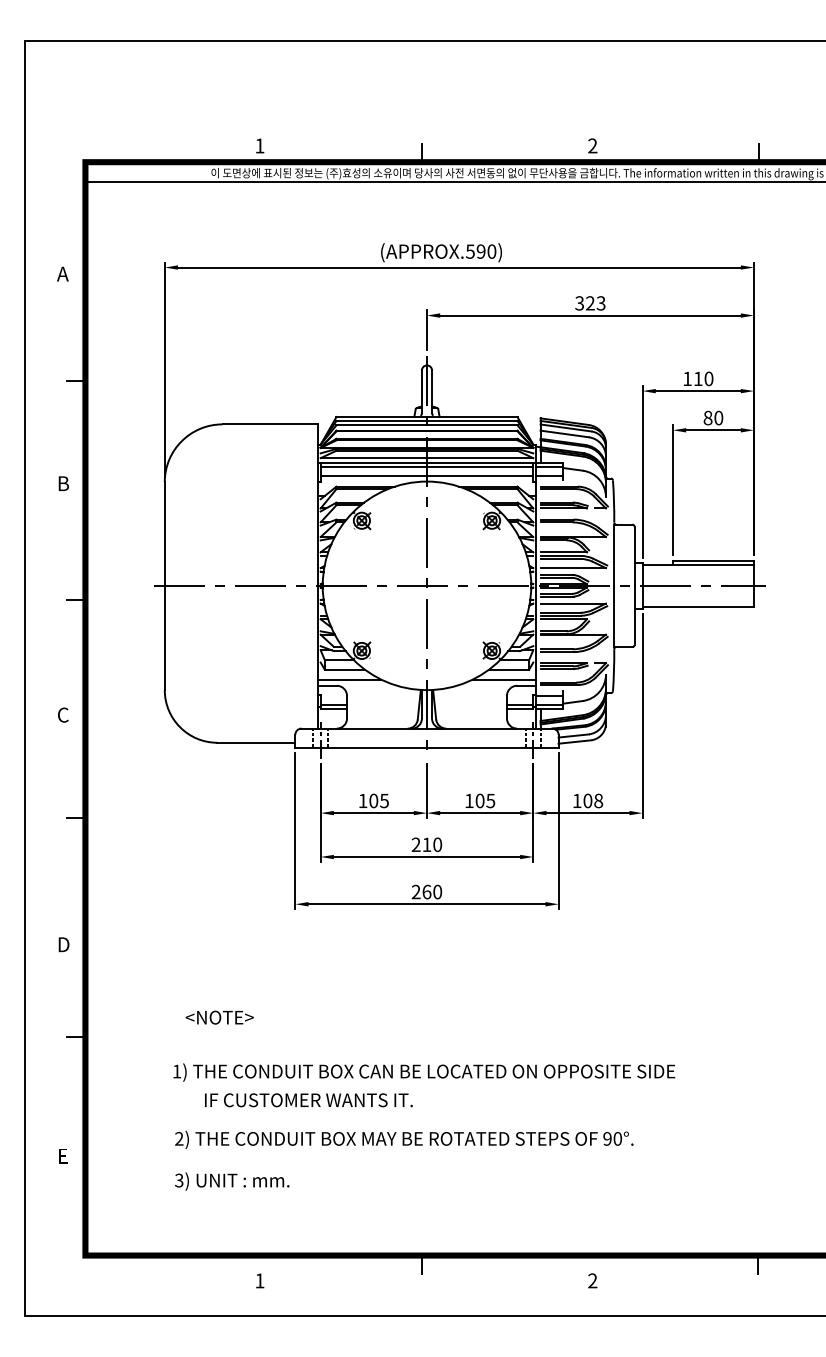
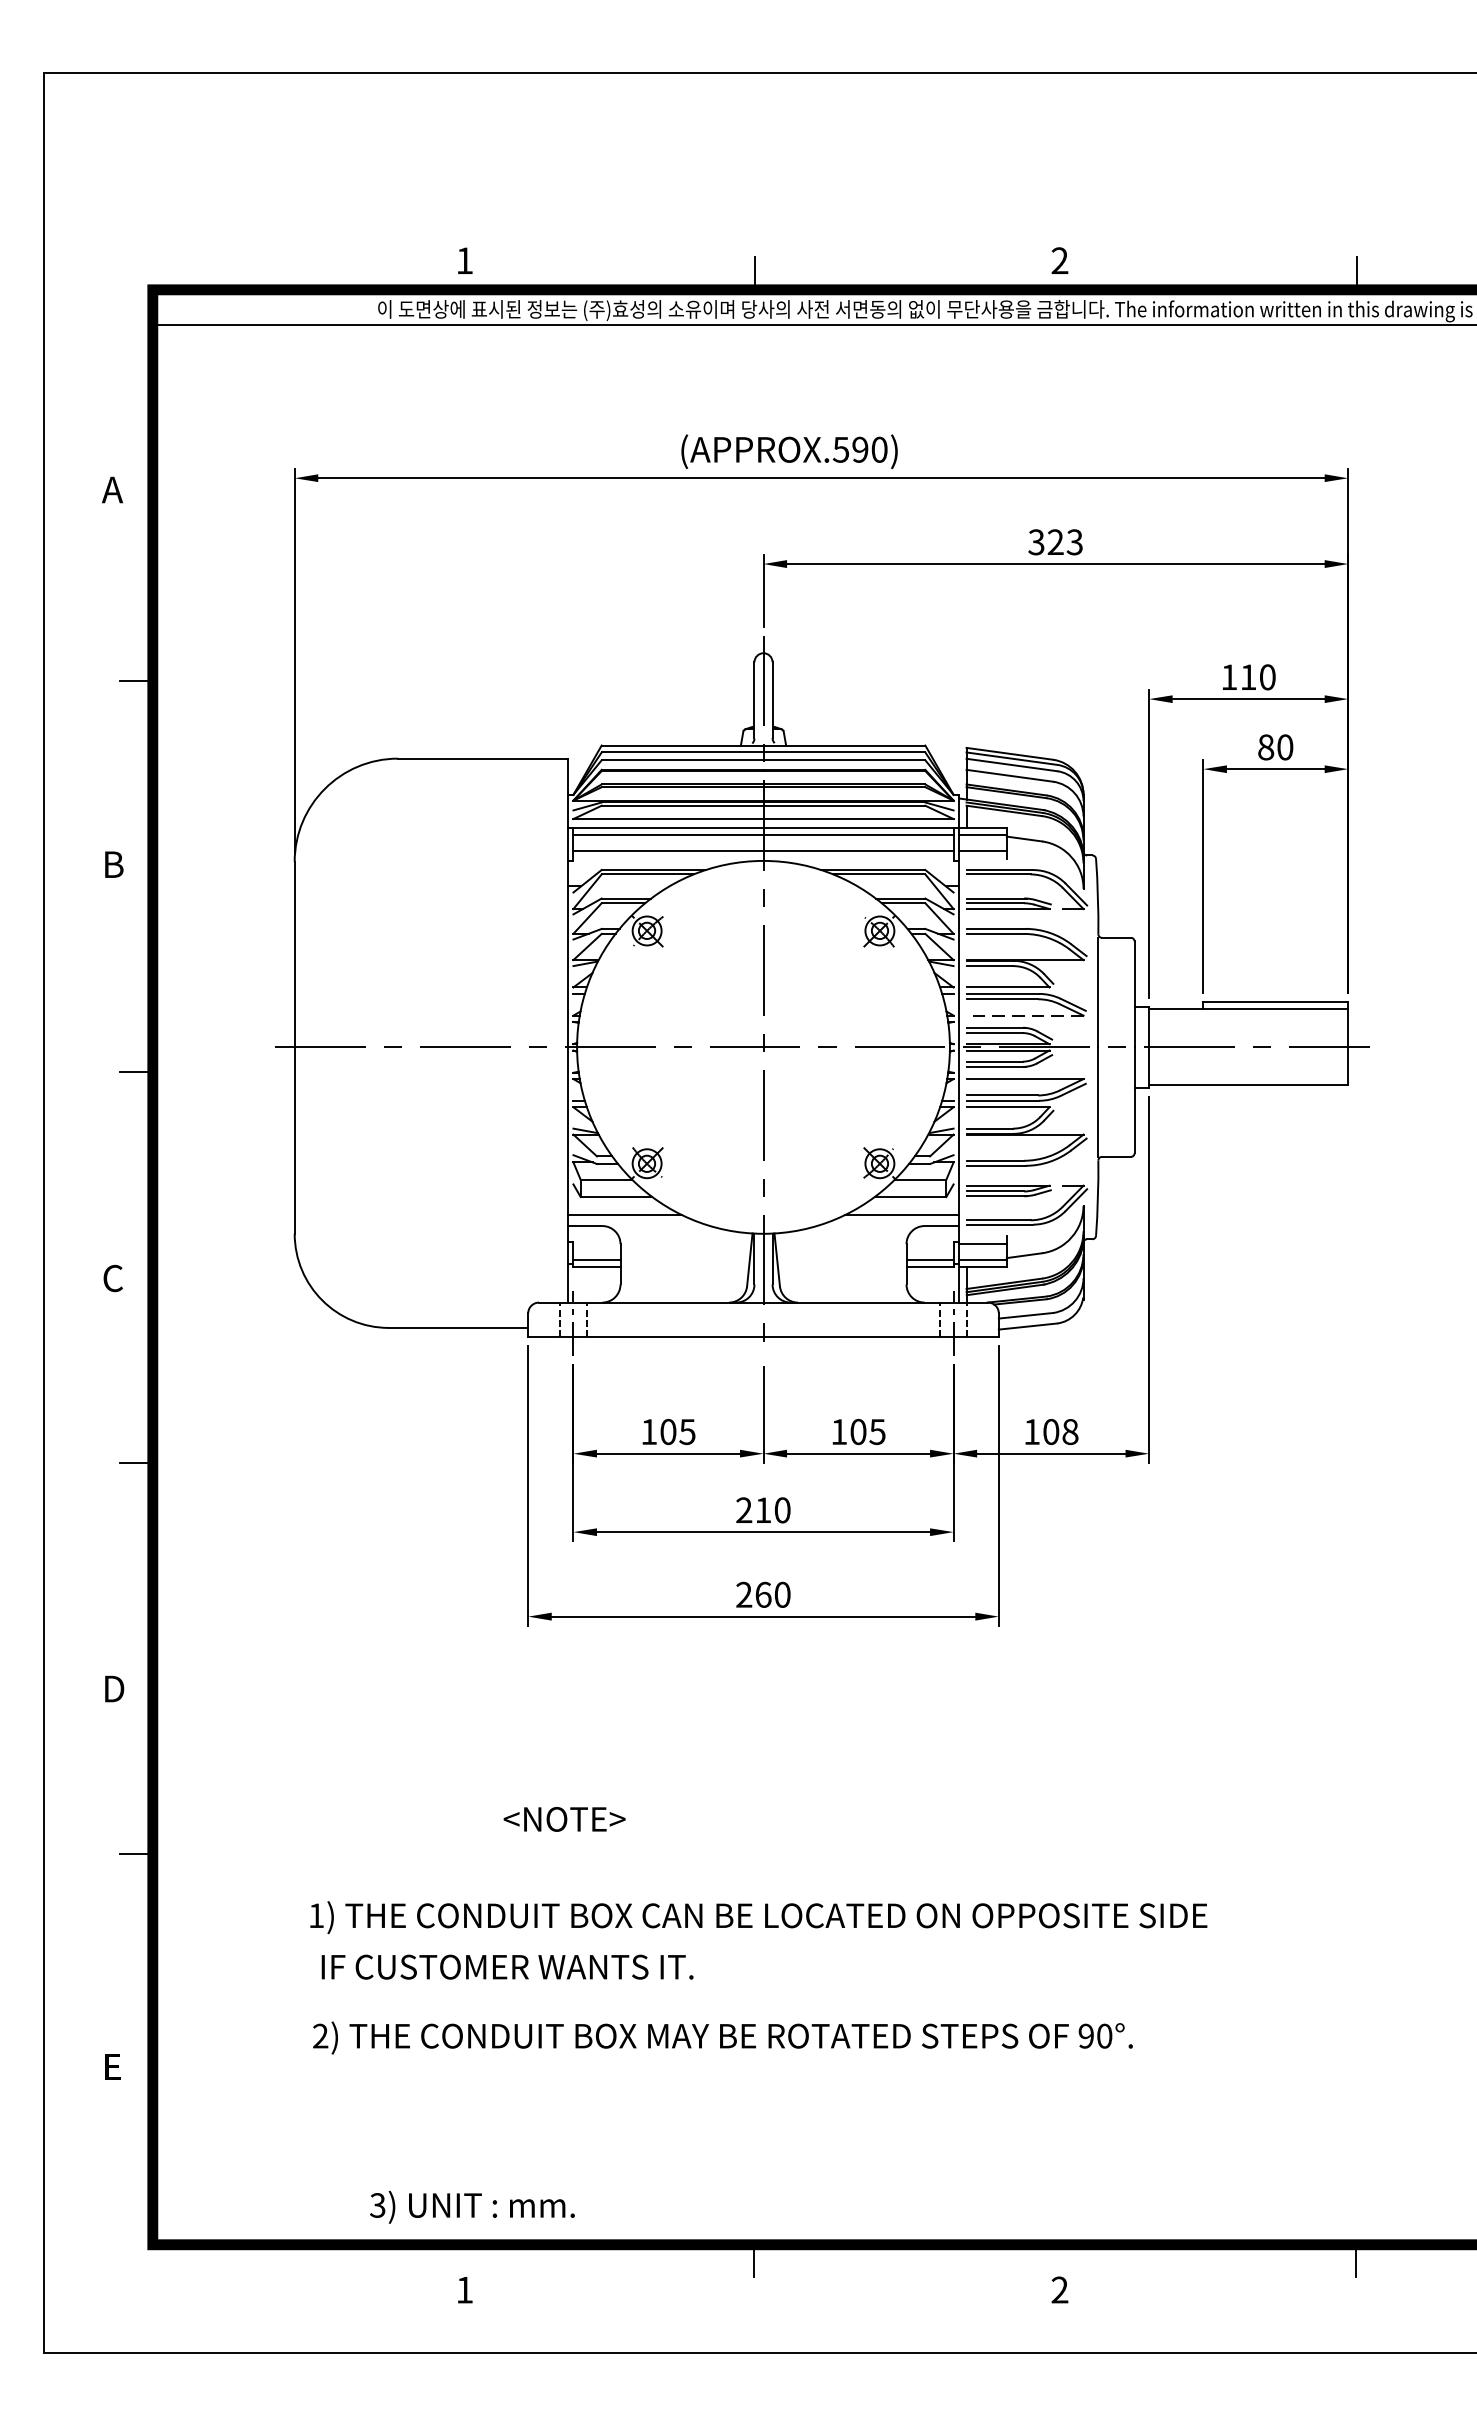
line: (573, 568) -> (1025, 1016), solid -> dashed
text: (219, 1017) -> (564, 1819), moved
text: (308, 1100) -> (506, 1967), moved
text: (232, 1181) -> (472, 2207), moved

